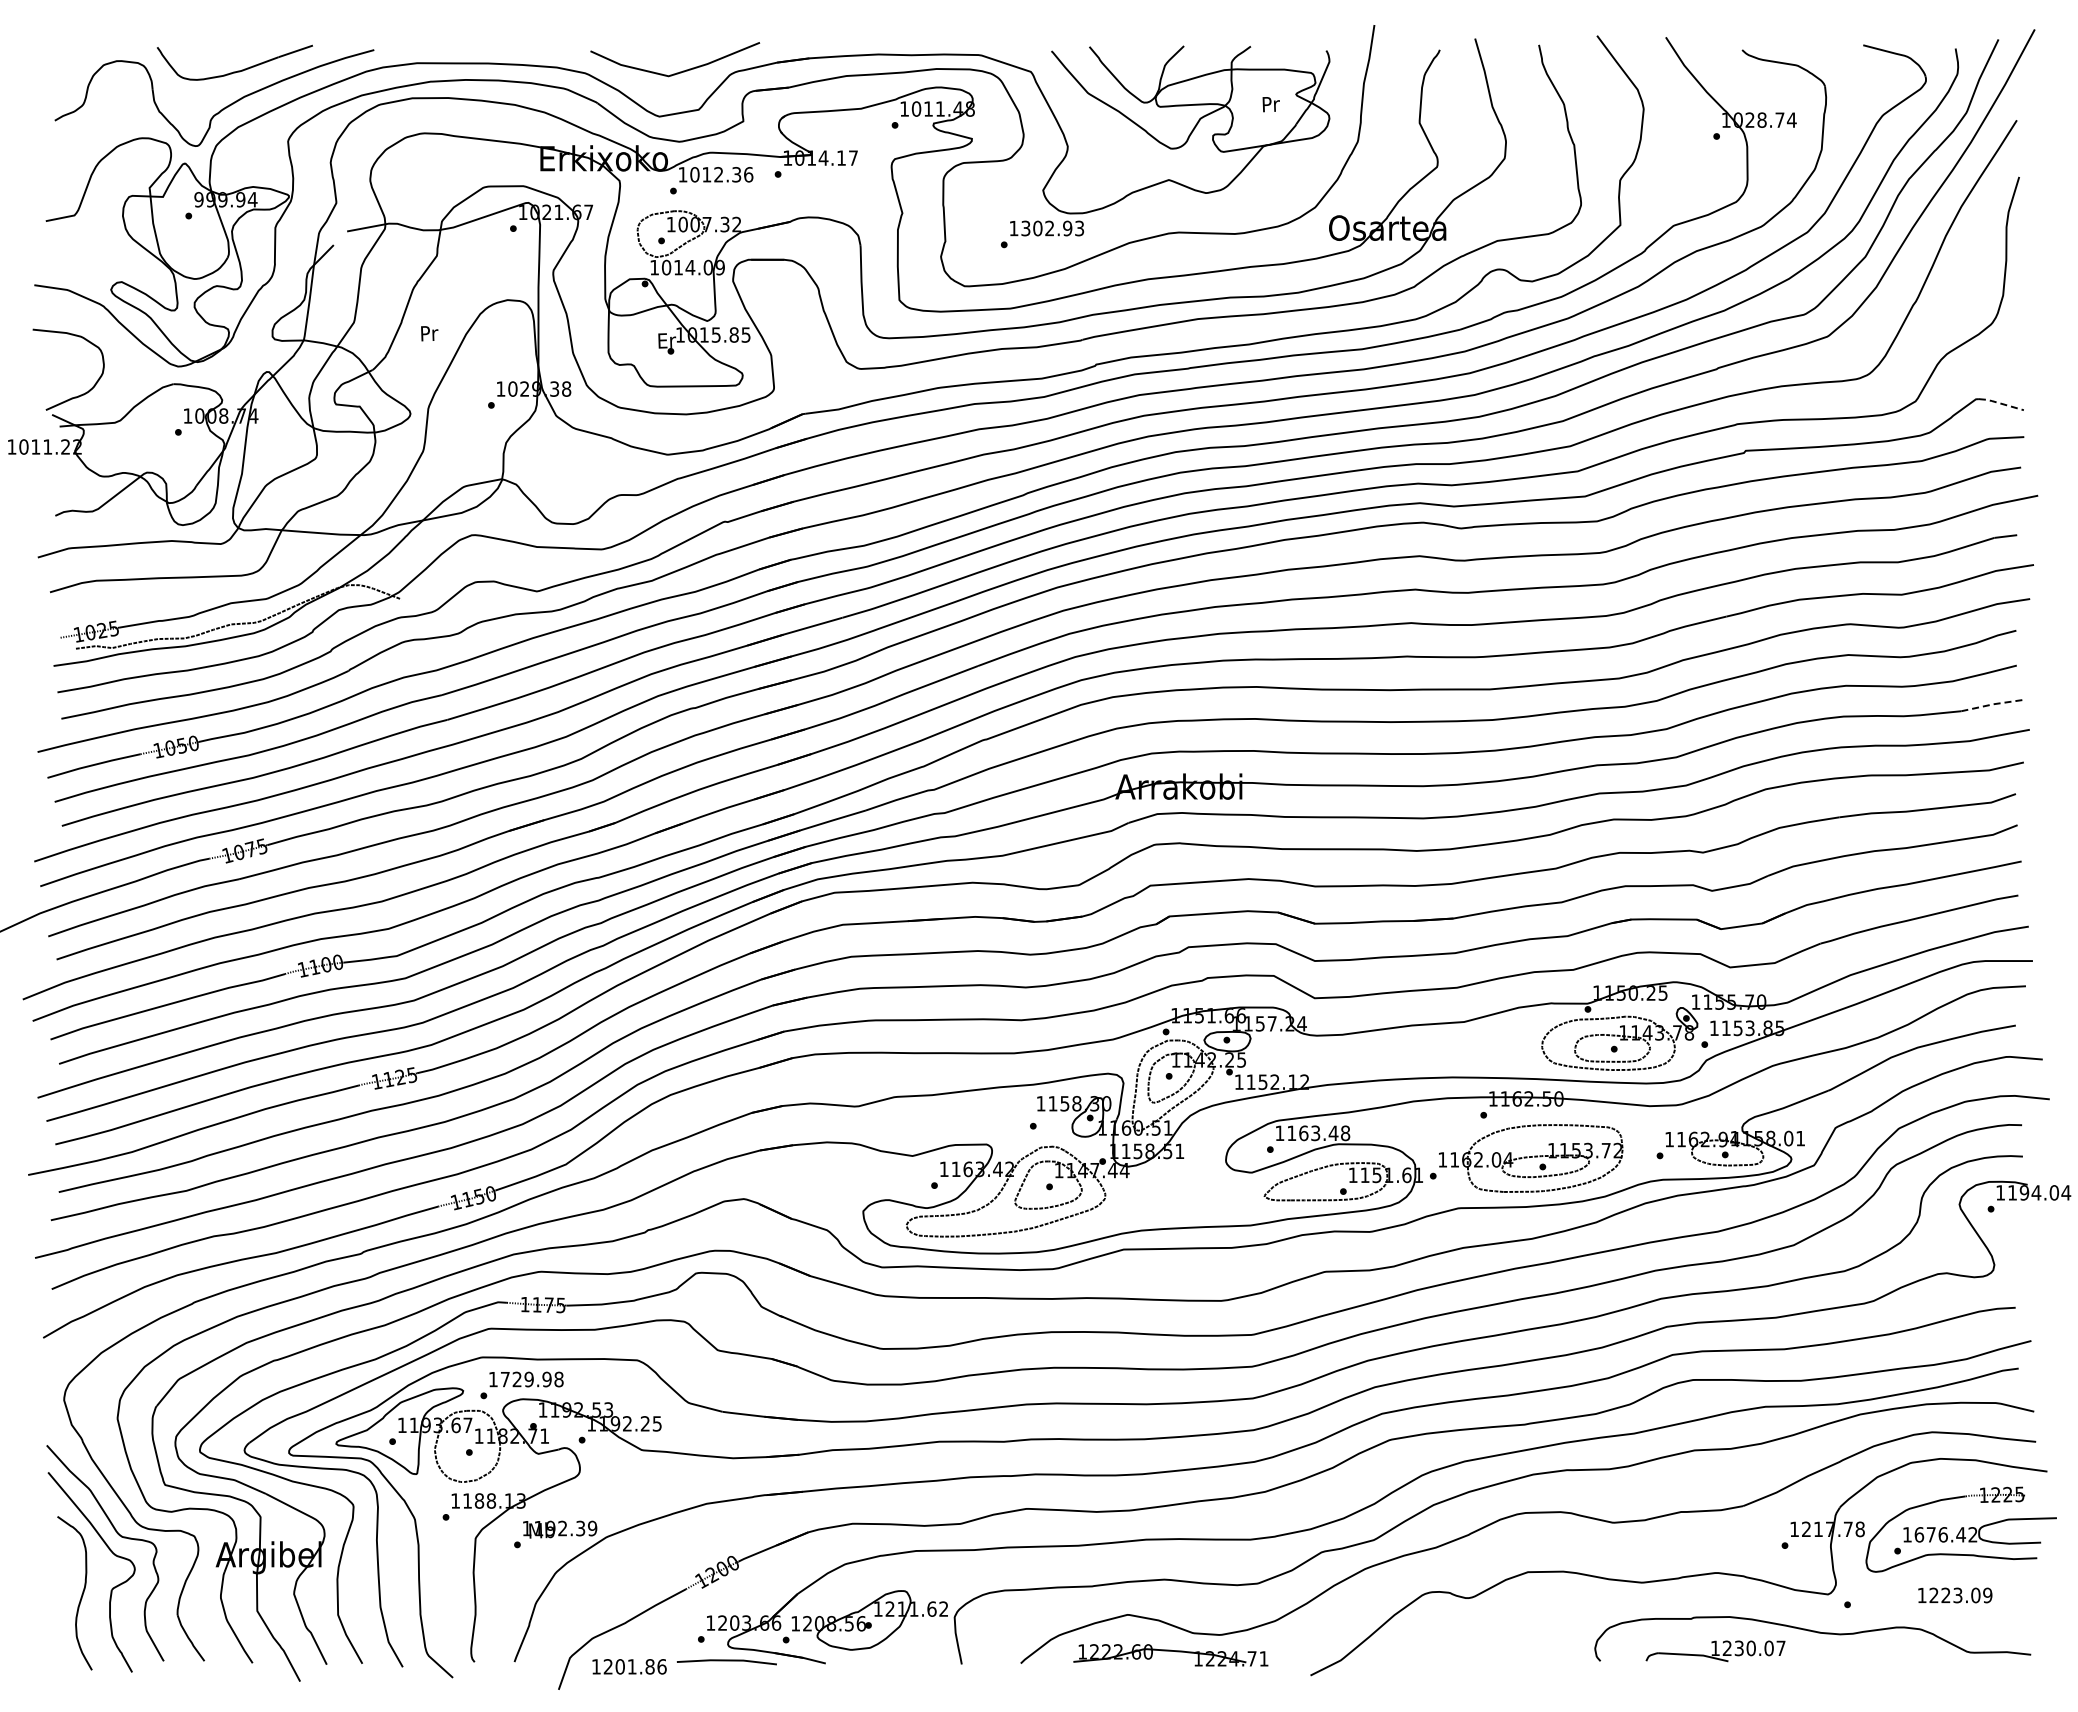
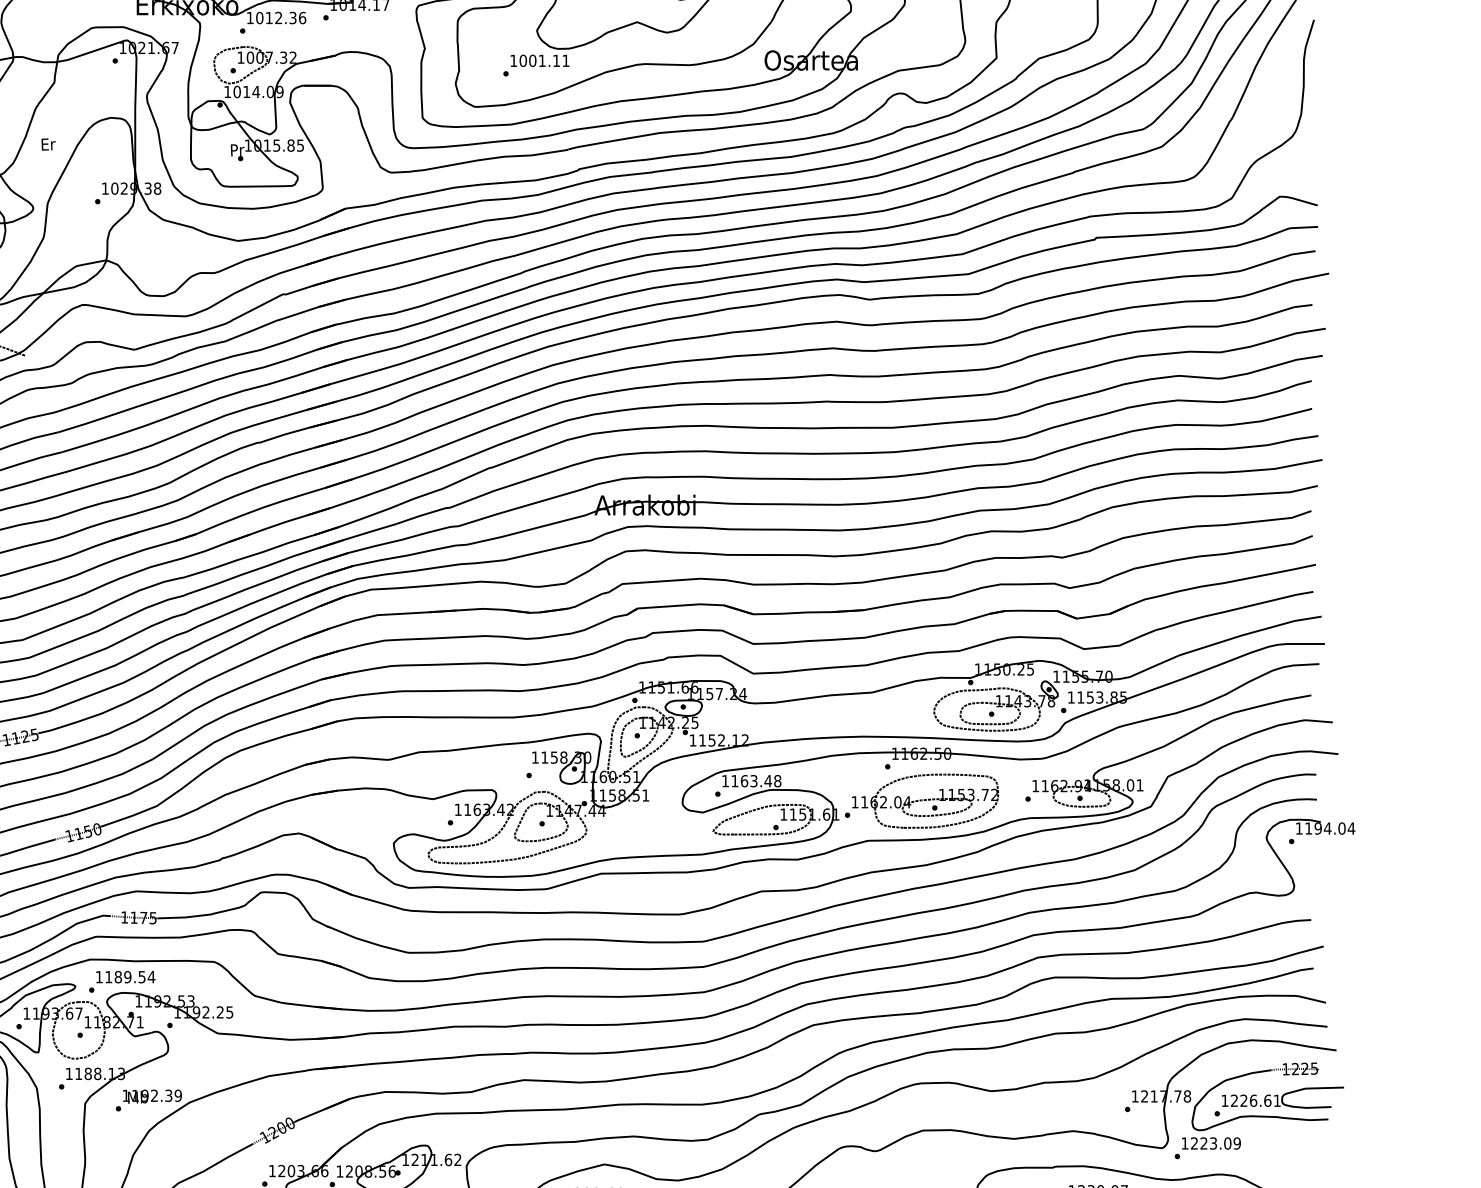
text: (1052, 228) -> (544, 60), 1302.93 -> 1001.11
text: (429, 333) -> (48, 144), Pr -> Er
text: (667, 340) -> (237, 149), Er -> Pr
line: (2000, 403) -> (1299, 200), dashed -> solid
line: (1993, 704) -> (1293, 439), dashed -> solid
text: (532, 1379) -> (130, 977), 1729.98 -> 1189.54
text: (1945, 1534) -> (1255, 1100), 1676.42 -> 1226.61
text: (1955, 1595) -> (1211, 1143), moved

